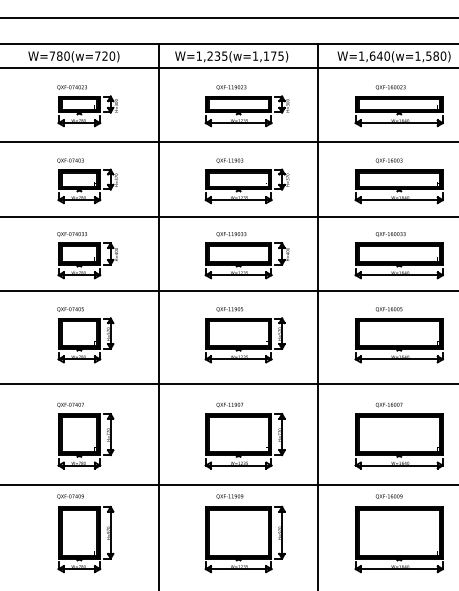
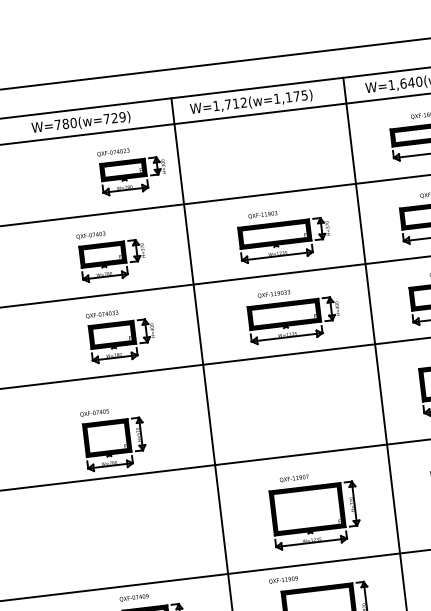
text: (217, 55) -> (235, 102), W=1,235(w=1,175) -> W=1,712(w=1,175)
text: (111, 56) -> (121, 117), W=780(w=720) -> W=780(w=729)
part: (87, 106) -> (132, 171), moved
part: (246, 106) -> (273, 154), removed
part: (85, 335) -> (114, 439), moved
part: (244, 335) -> (301, 401), removed
part: (85, 435) -> (142, 530), removed
text: (229, 496) -> (283, 580), moved

